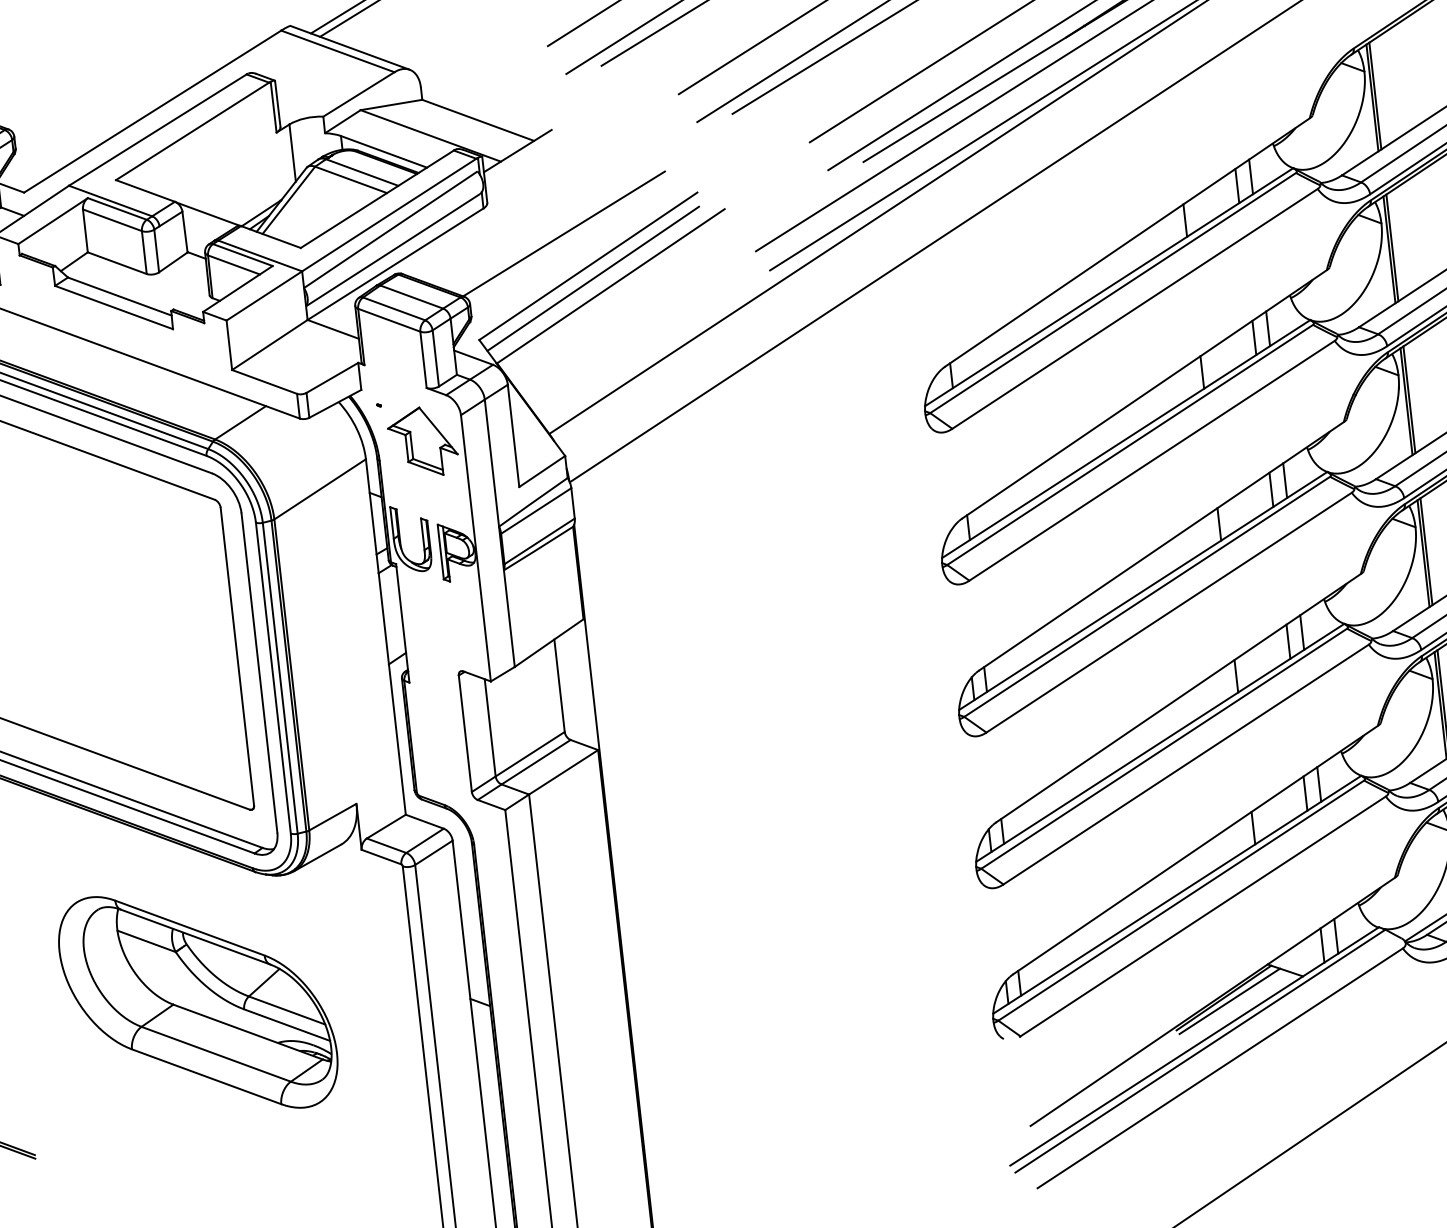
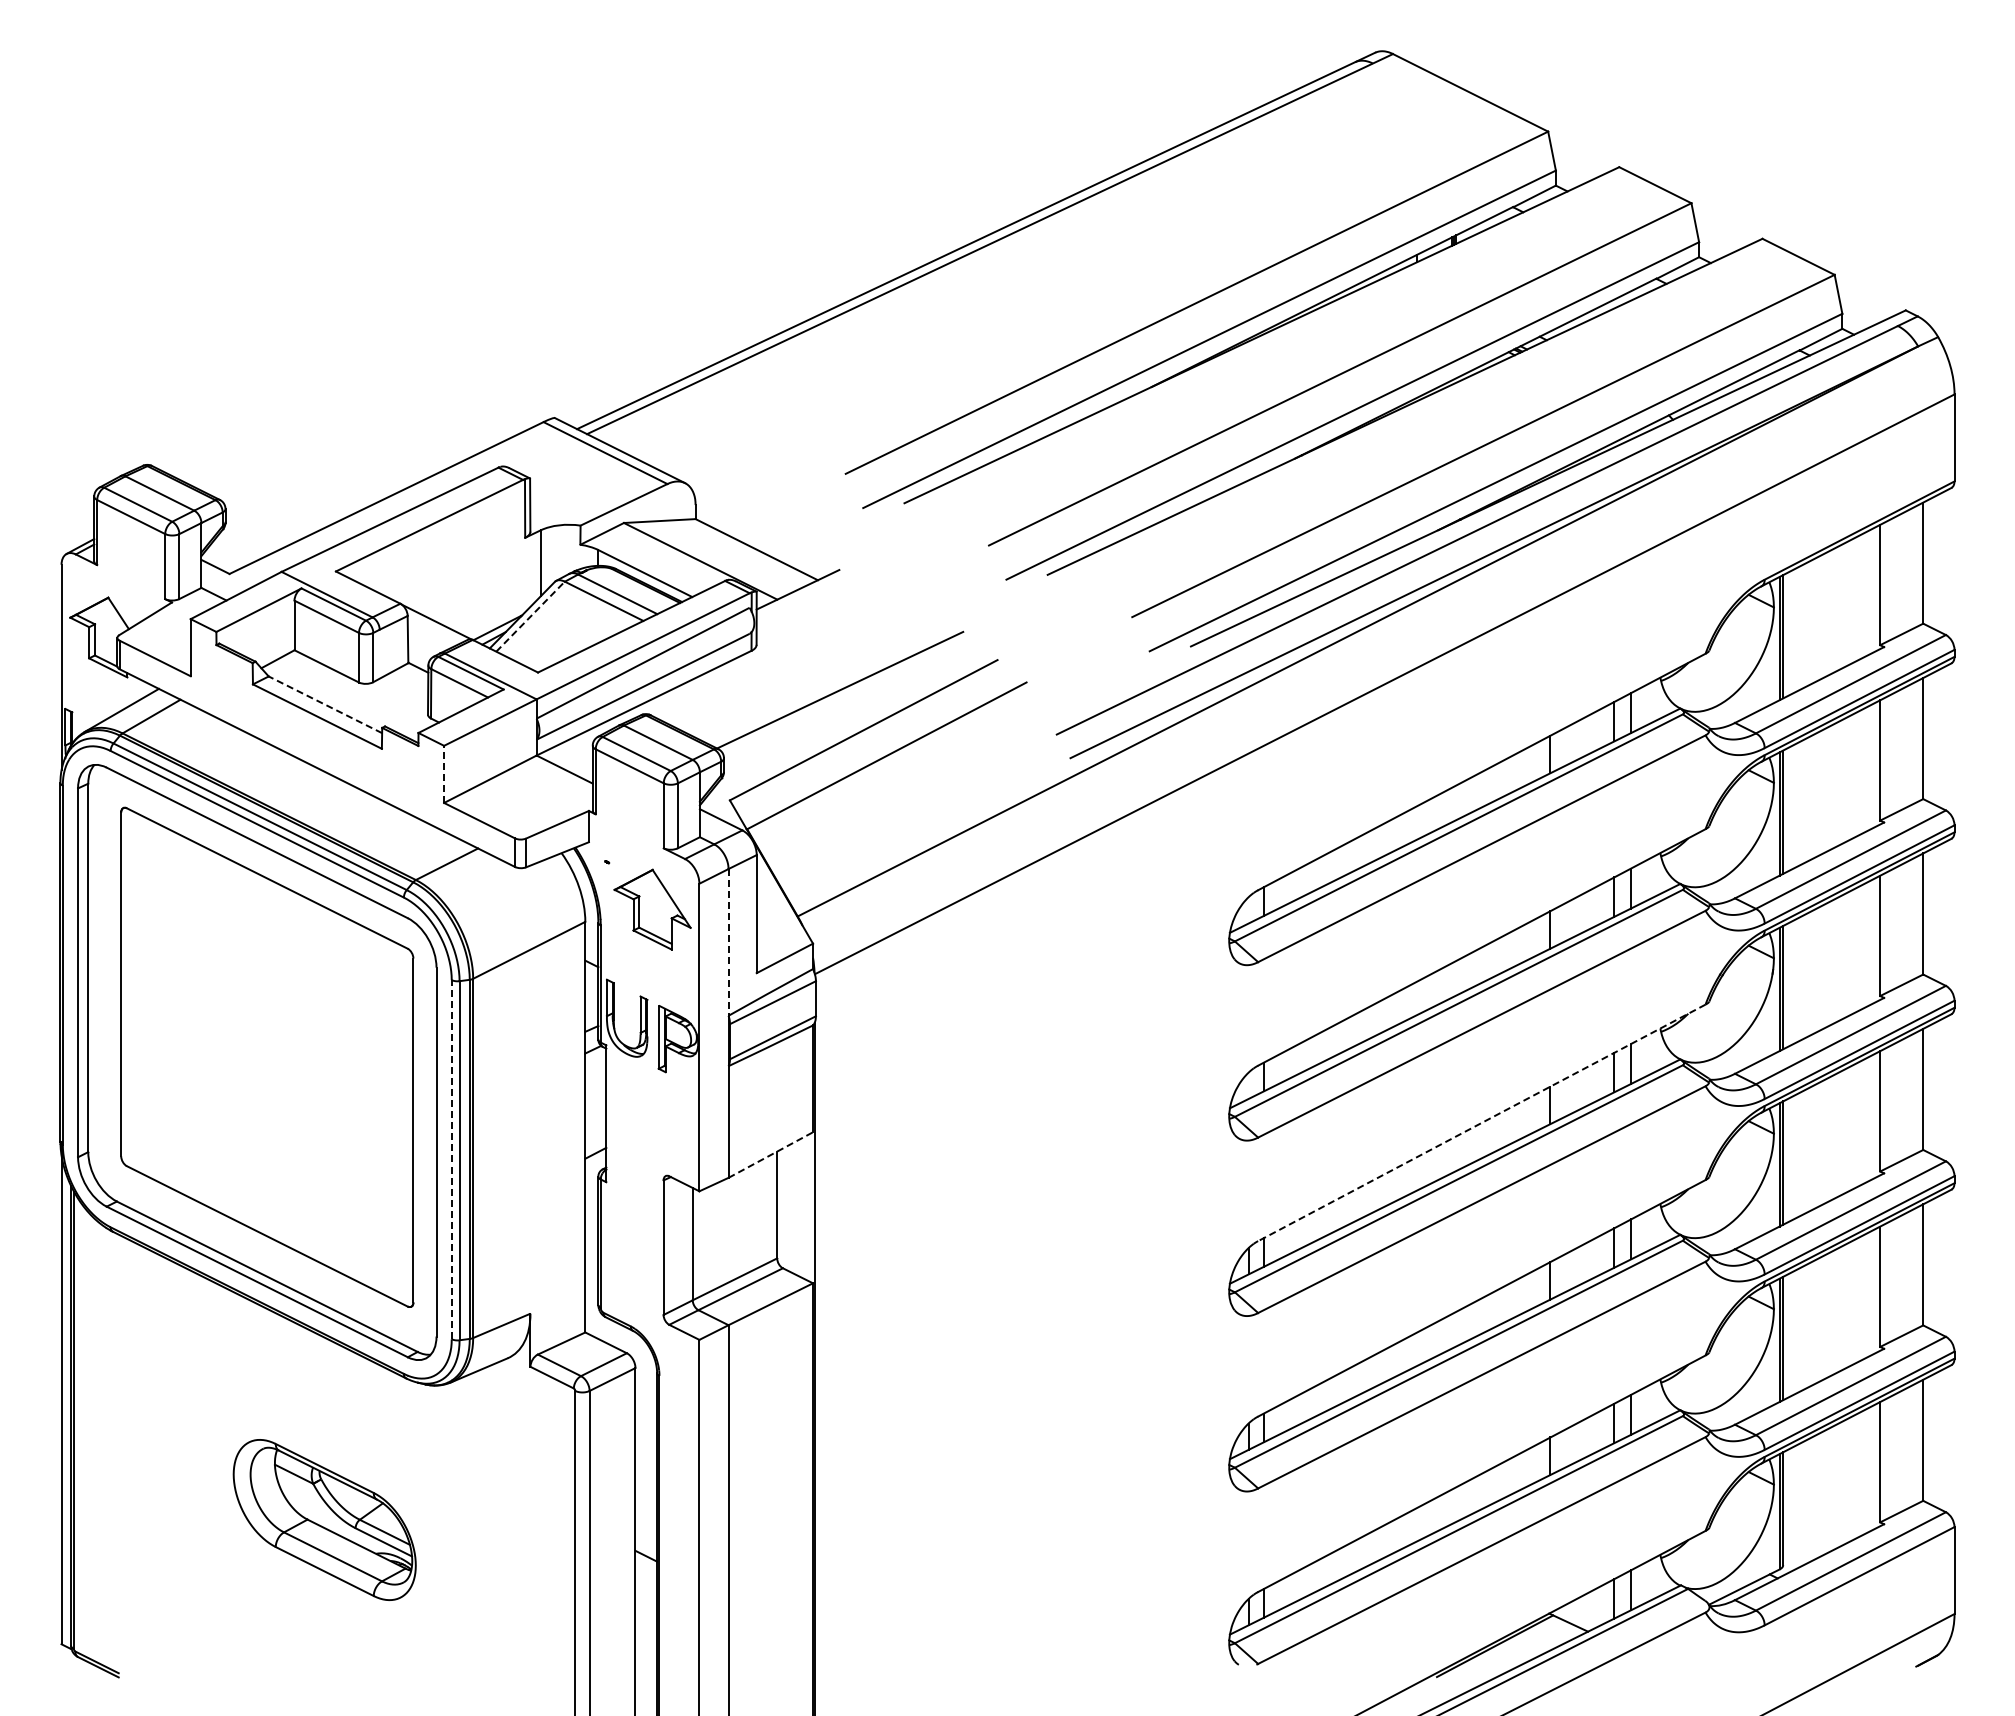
line: (288, 200) -> (530, 616), solid -> dashed
line: (593, 278) -> (867, 744), removed
line: (119, 296) -> (324, 704), solid -> dashed
line: (229, 345) -> (444, 774), solid -> dashed
line: (491, 463) -> (728, 942), solid -> dashed
line: (1161, 546) -> (1481, 1123), solid -> dashed
line: (548, 643) -> (770, 1155), solid -> dashed
line: (273, 677) -> (451, 1159), solid -> dashed
line: (1229, 1001) -> (1500, 1650), removed
part: (198, 1002) -> (324, 1519), size x0.6

